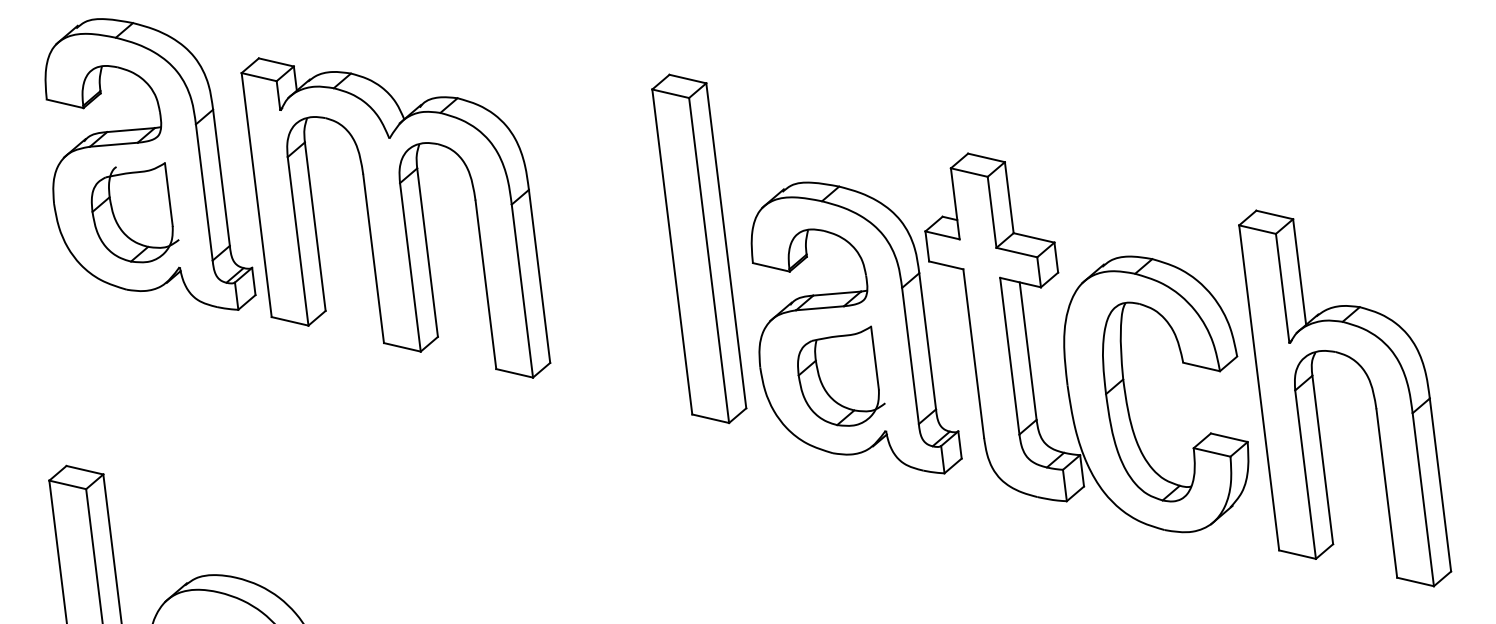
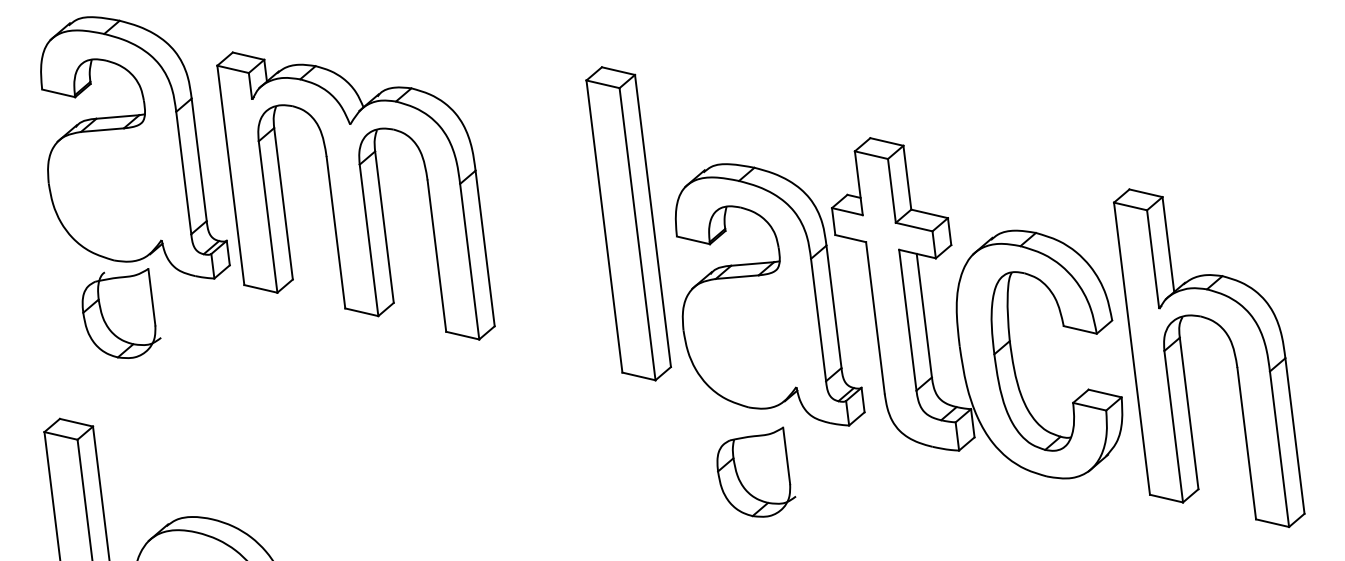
part: (134, 212) -> (121, 313), moved
part: (841, 375) -> (756, 471), moved

